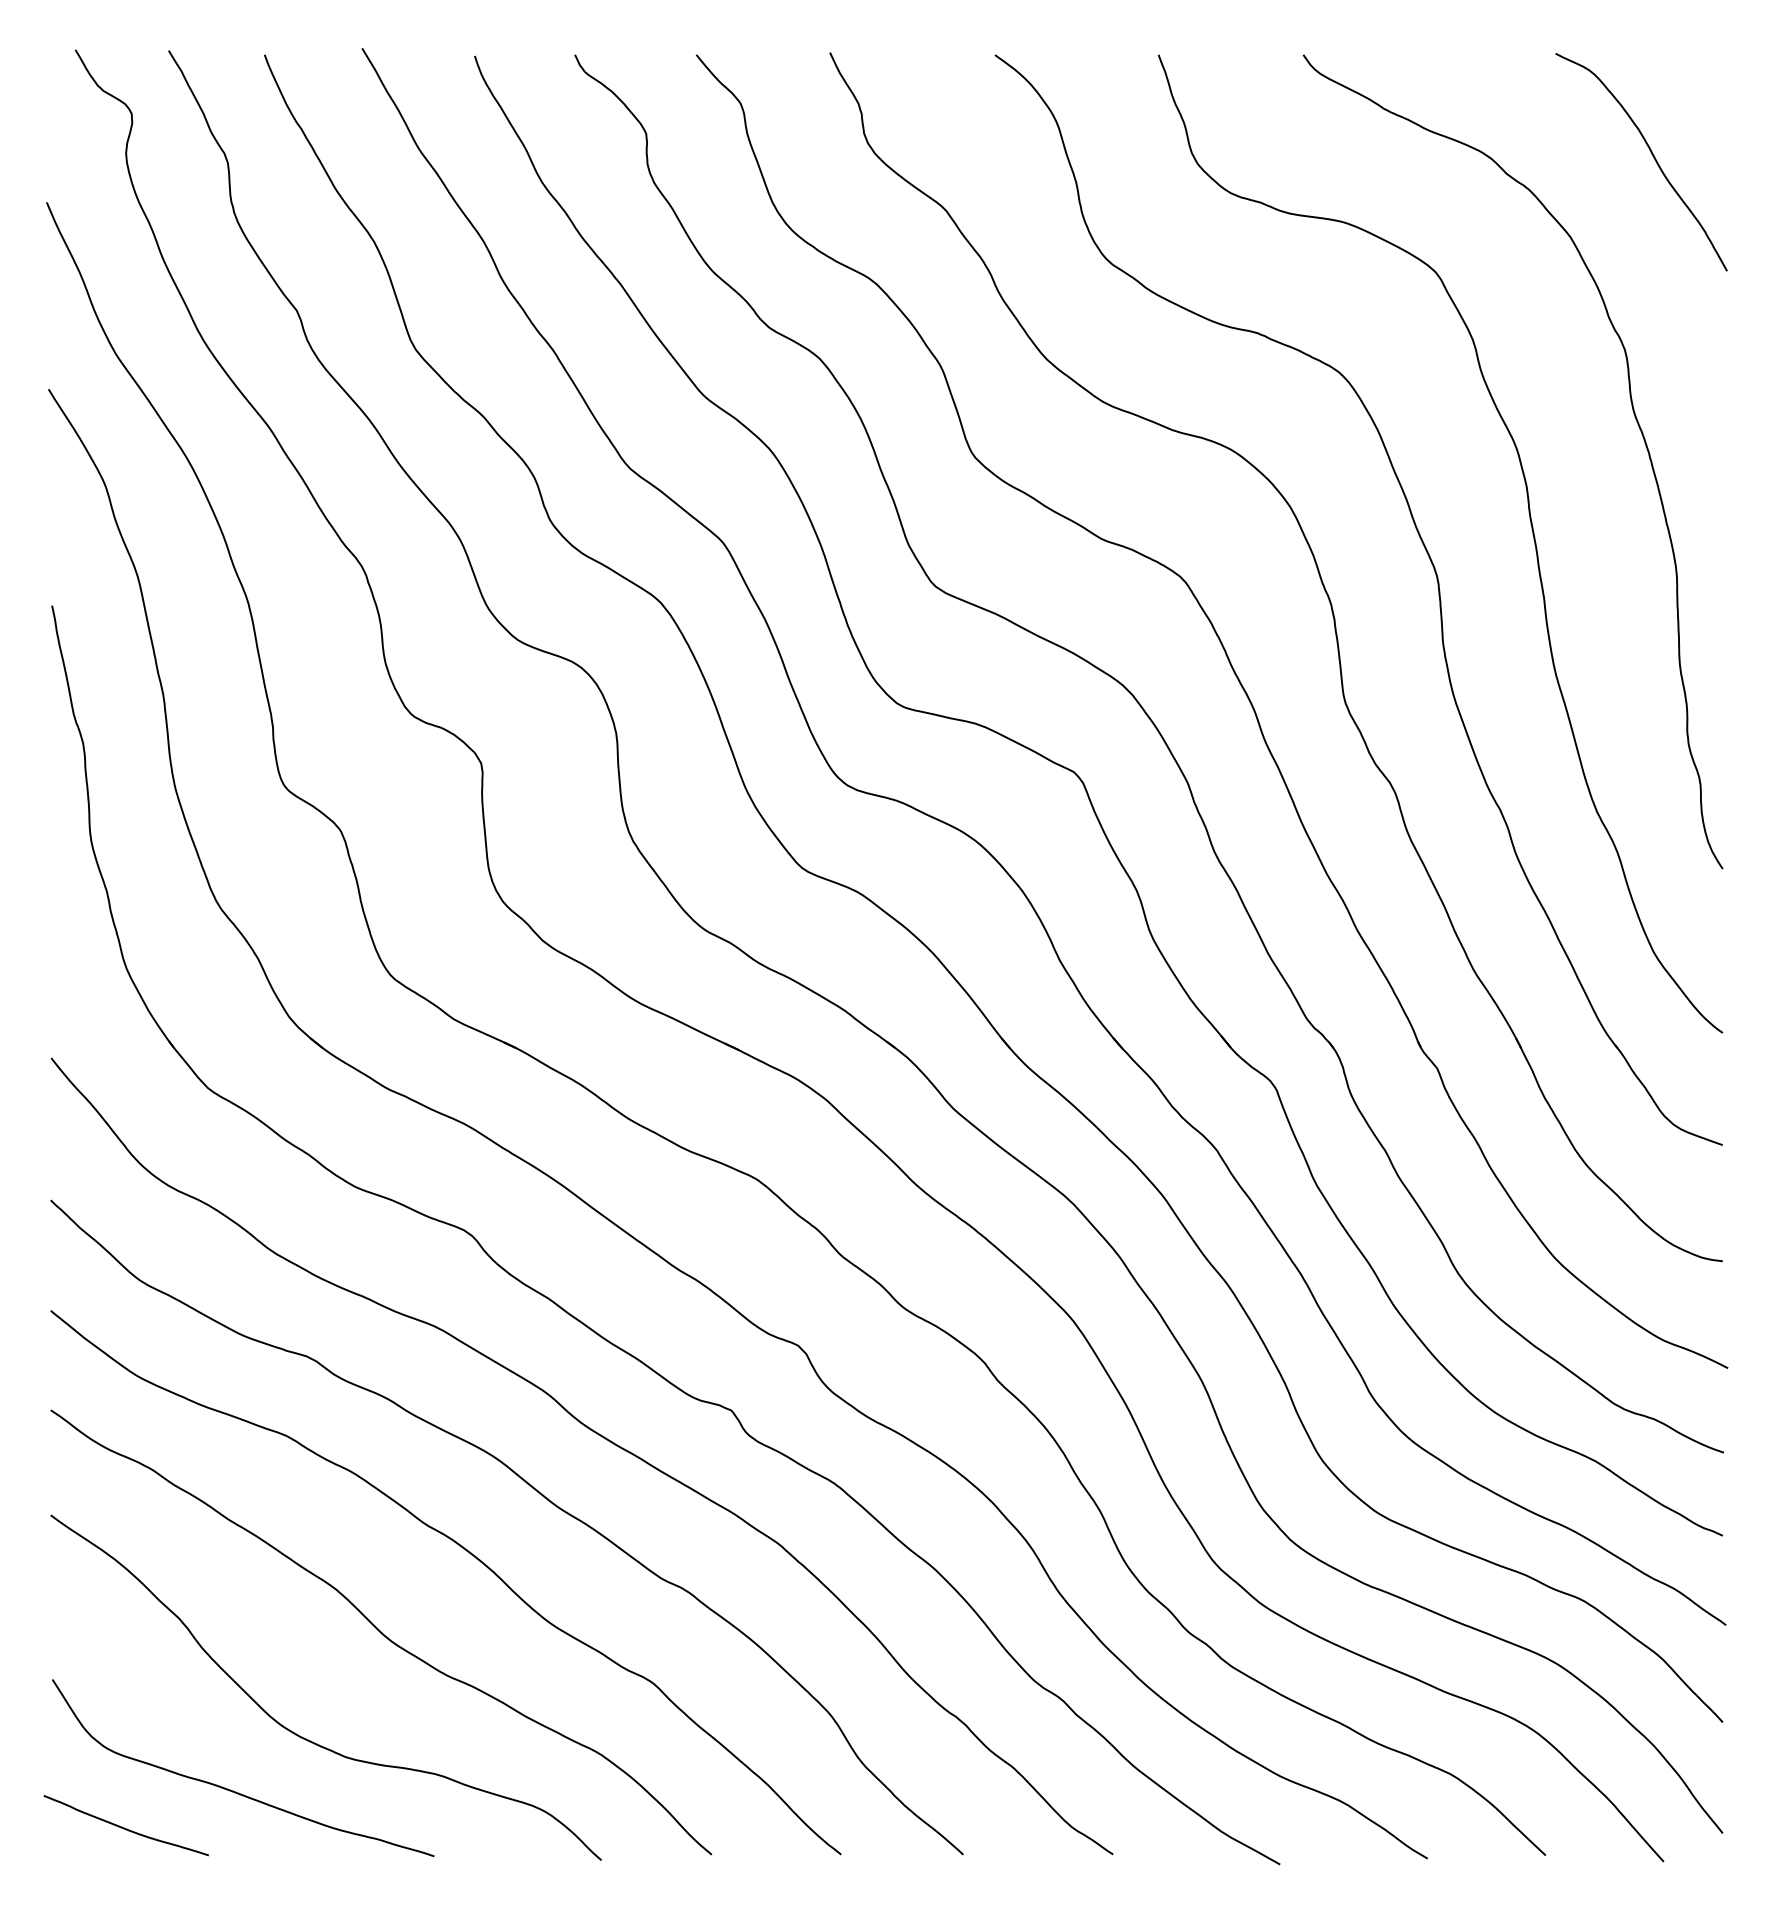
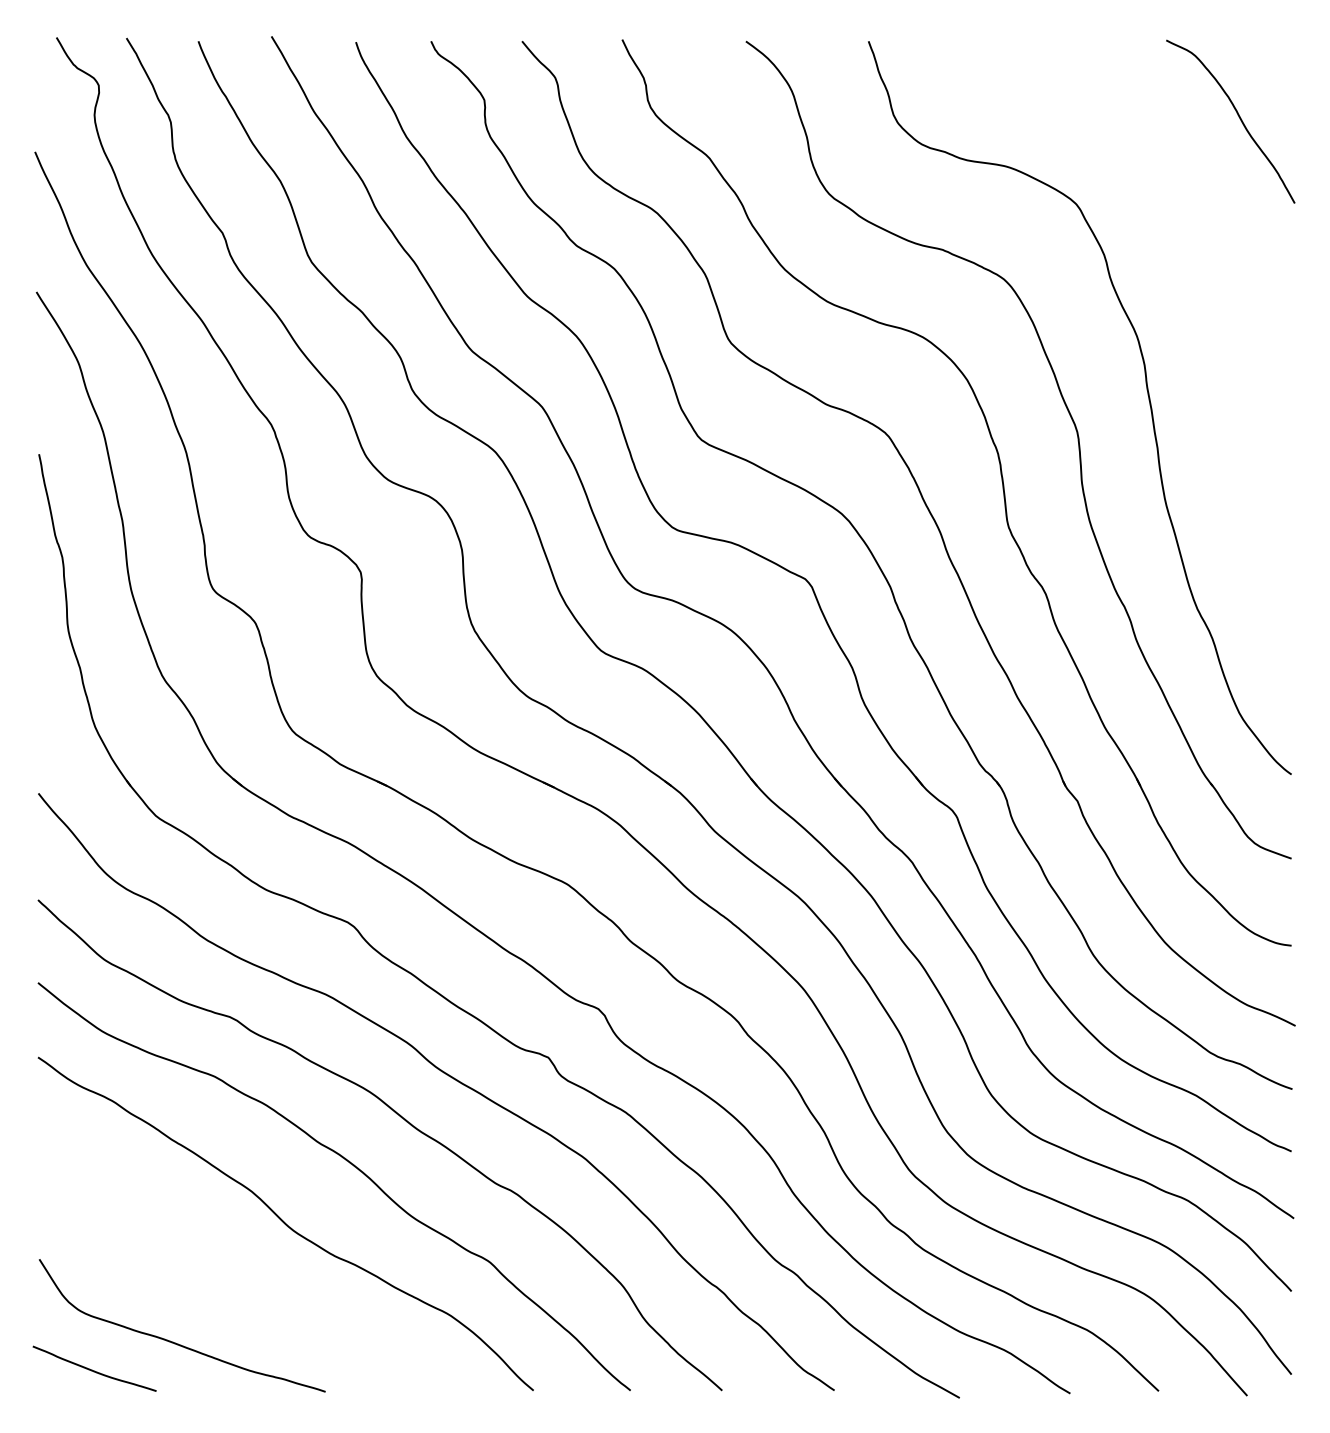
curve: (1634, 417) -> (1225, 313), removed
curve: (300, 1735) -> (225, 1301), removed

